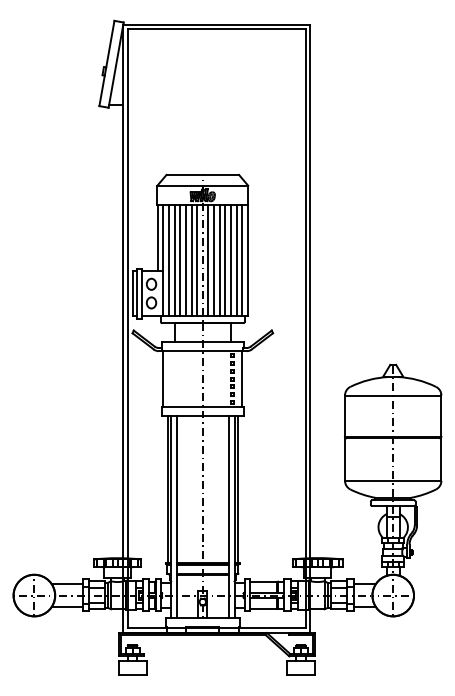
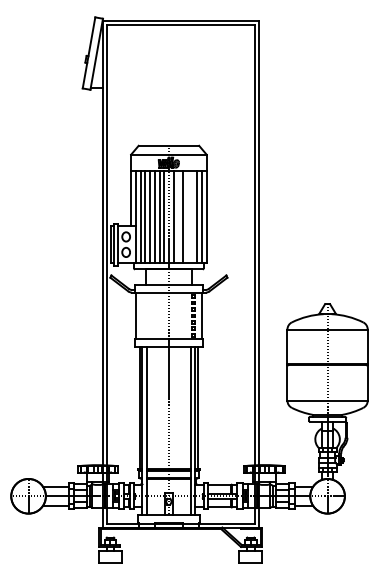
line: (214, 259) -> (178, 216), removed
line: (225, 259) -> (187, 216), removed
line: (231, 259) -> (192, 216), removed

